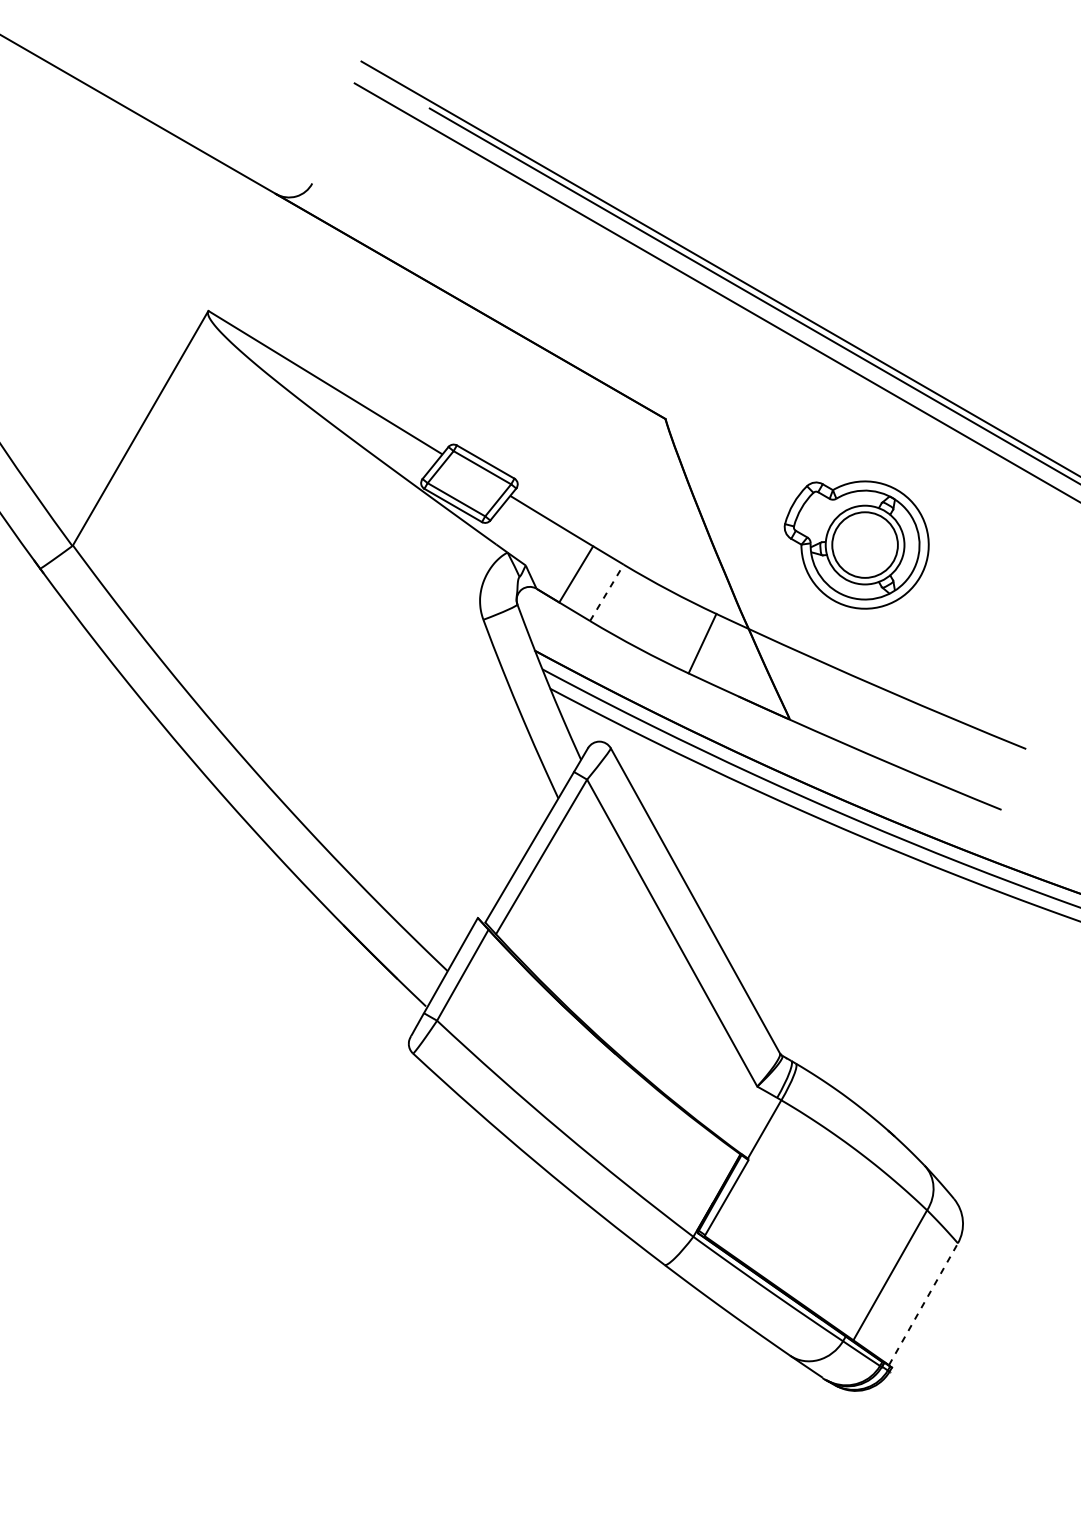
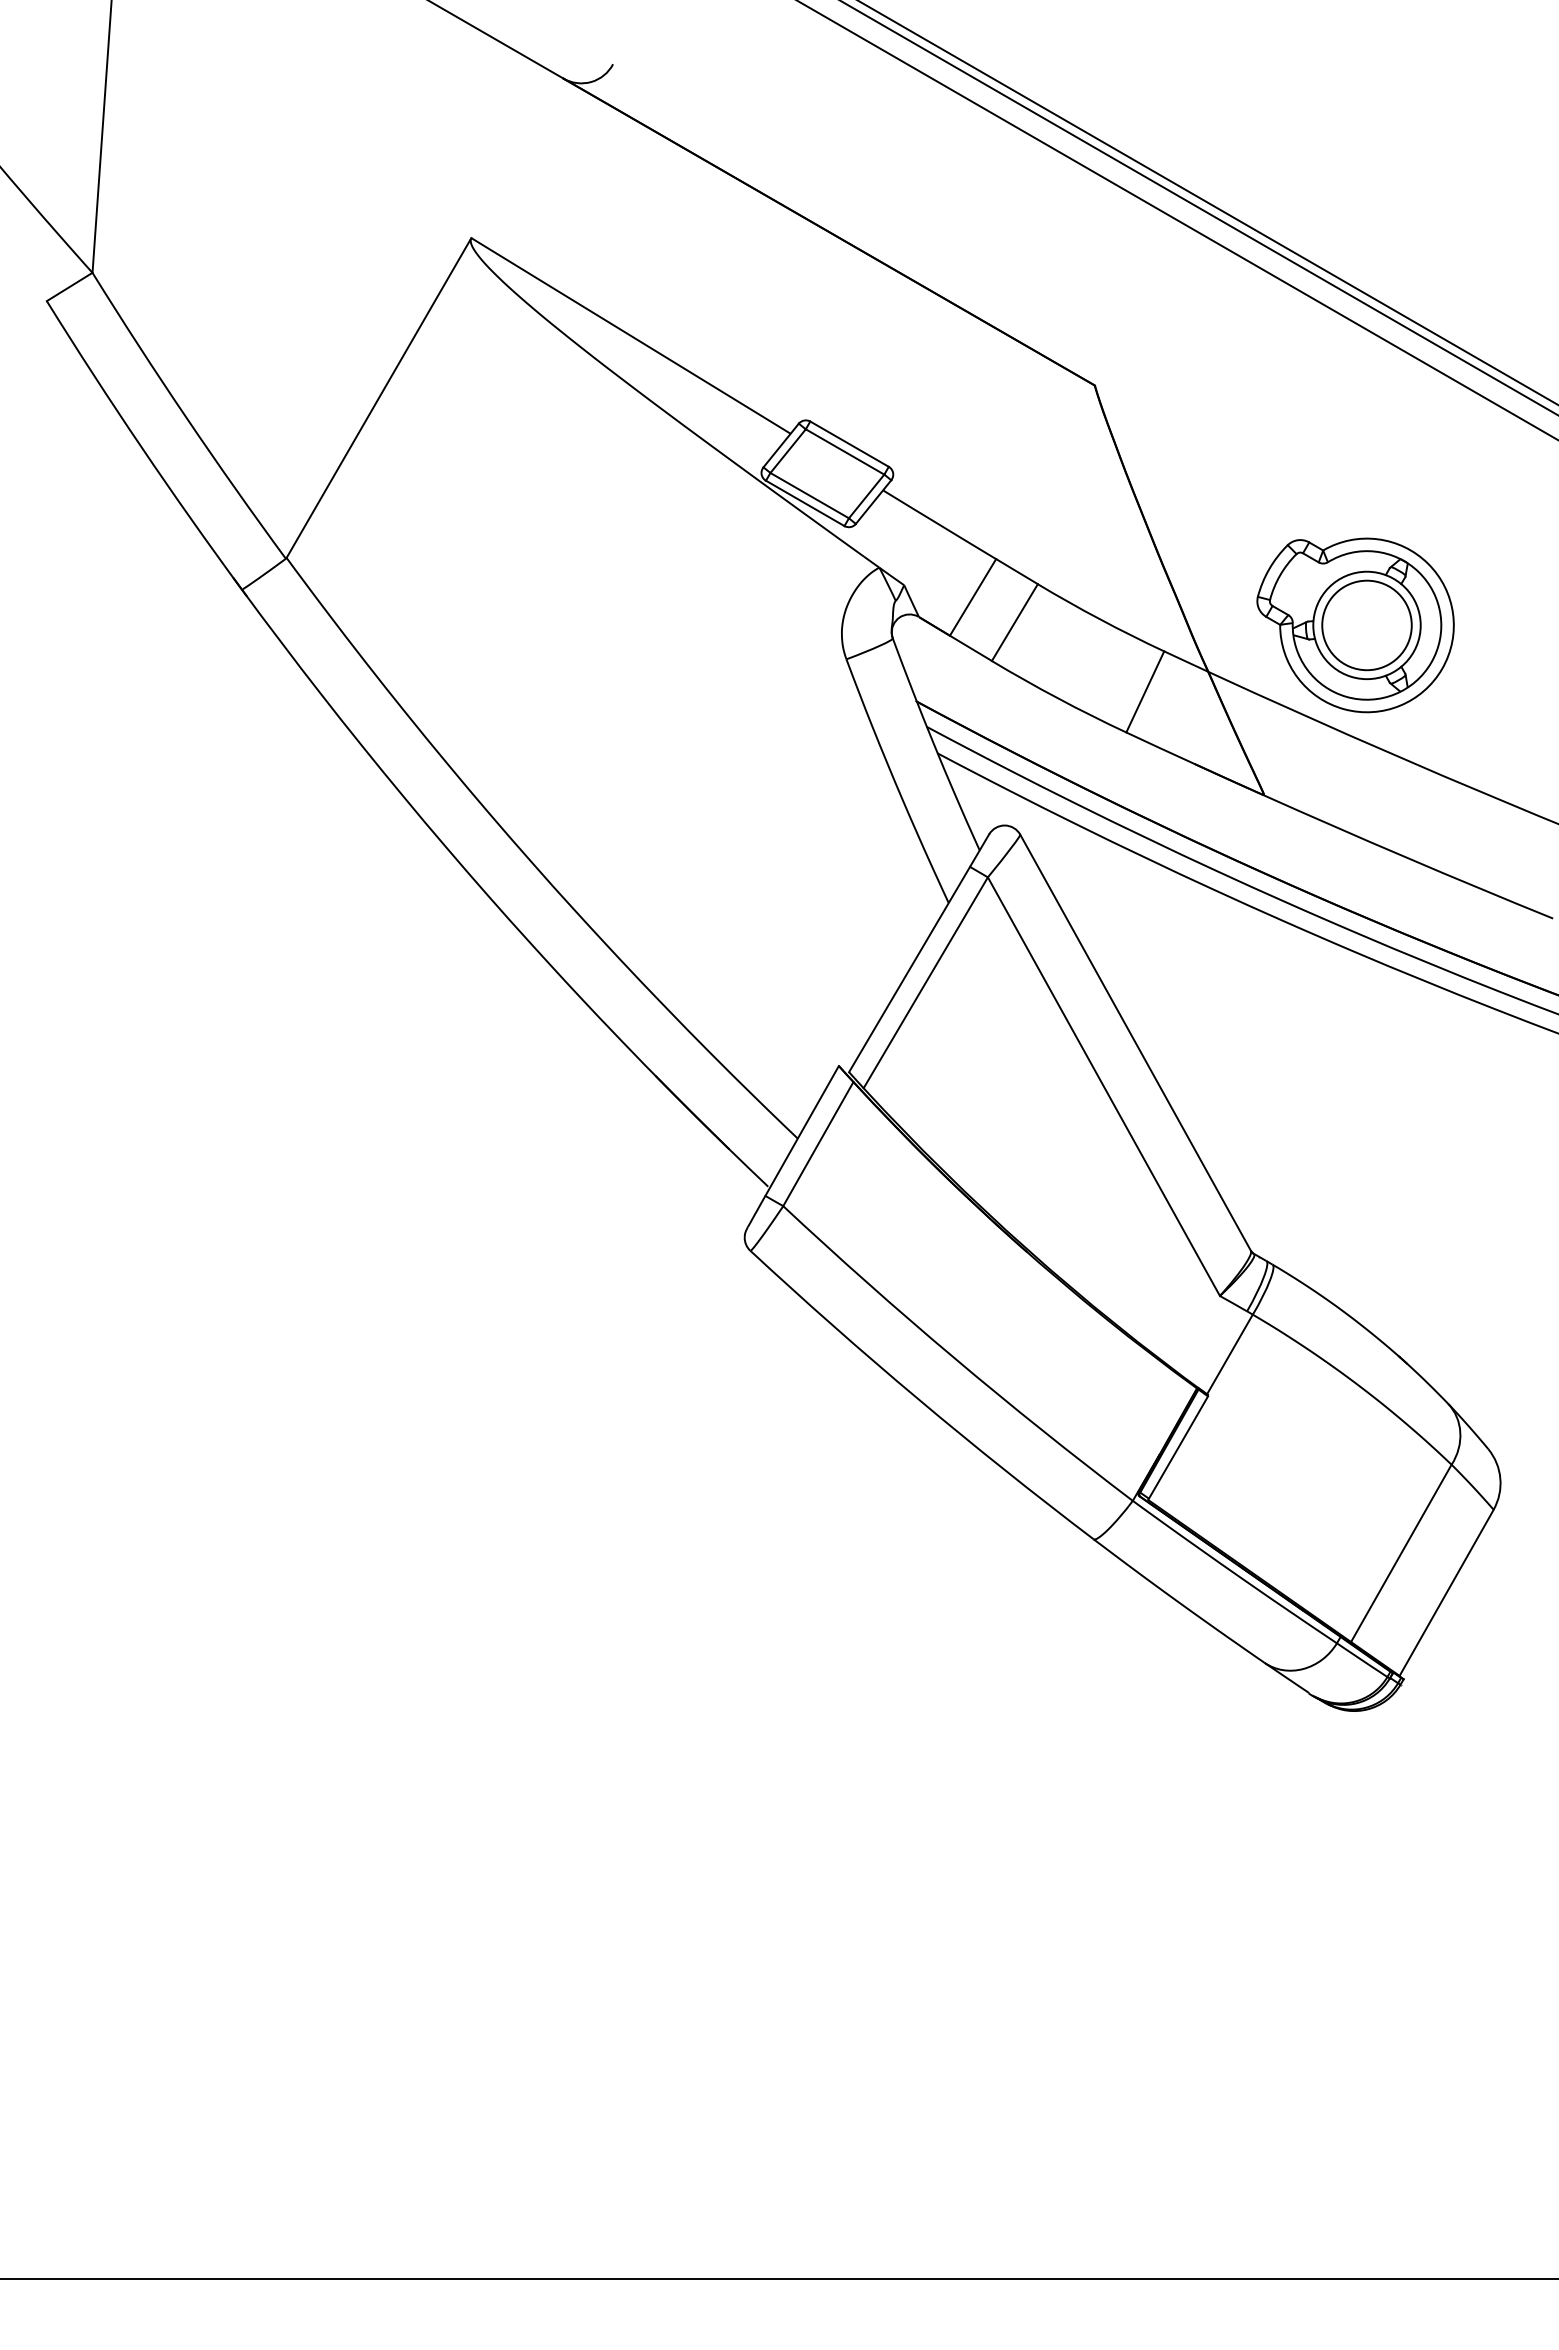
part: (856, 545) -> (1355, 625), moved
line: (606, 592) -> (1014, 622), dashed -> solid
line: (923, 1303) -> (1446, 1592), dashed -> solid

